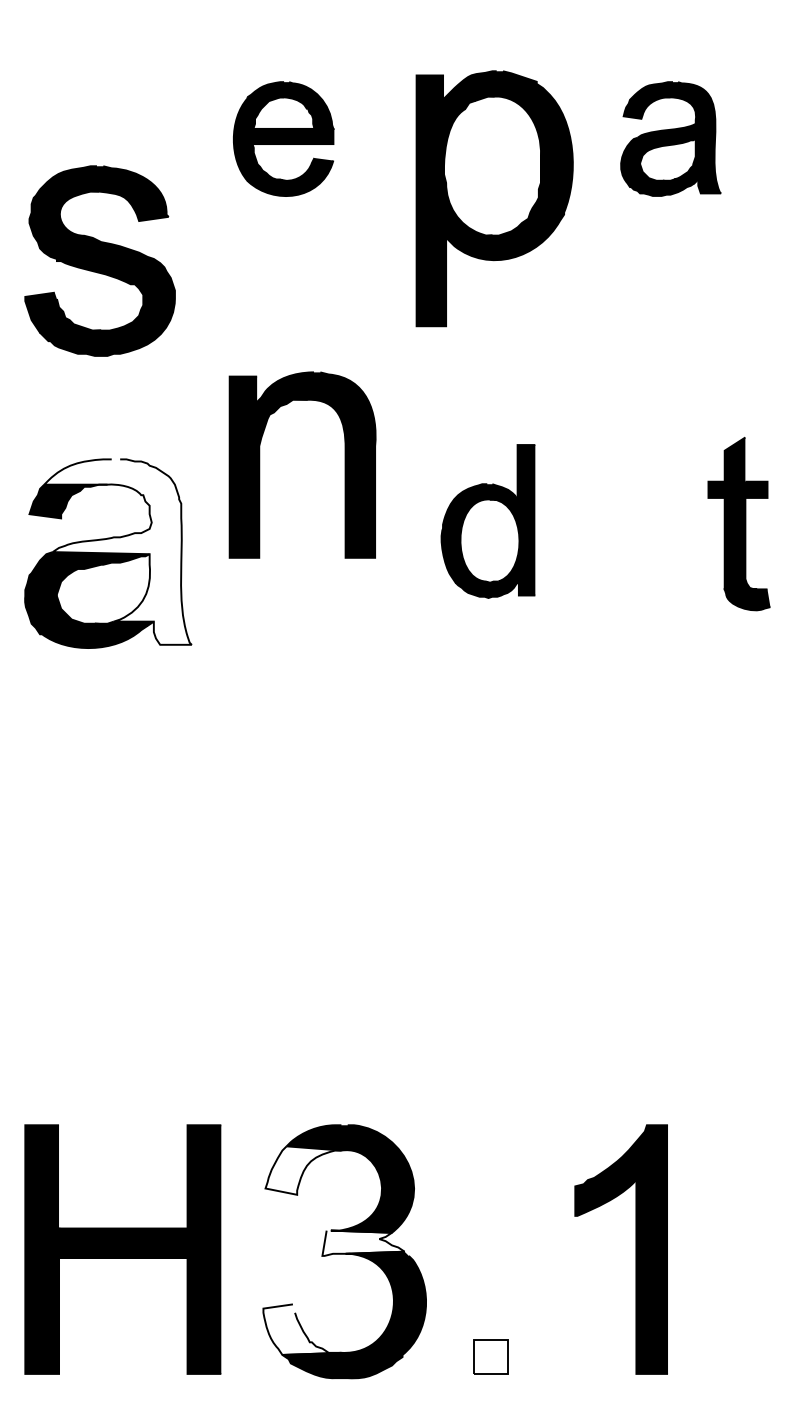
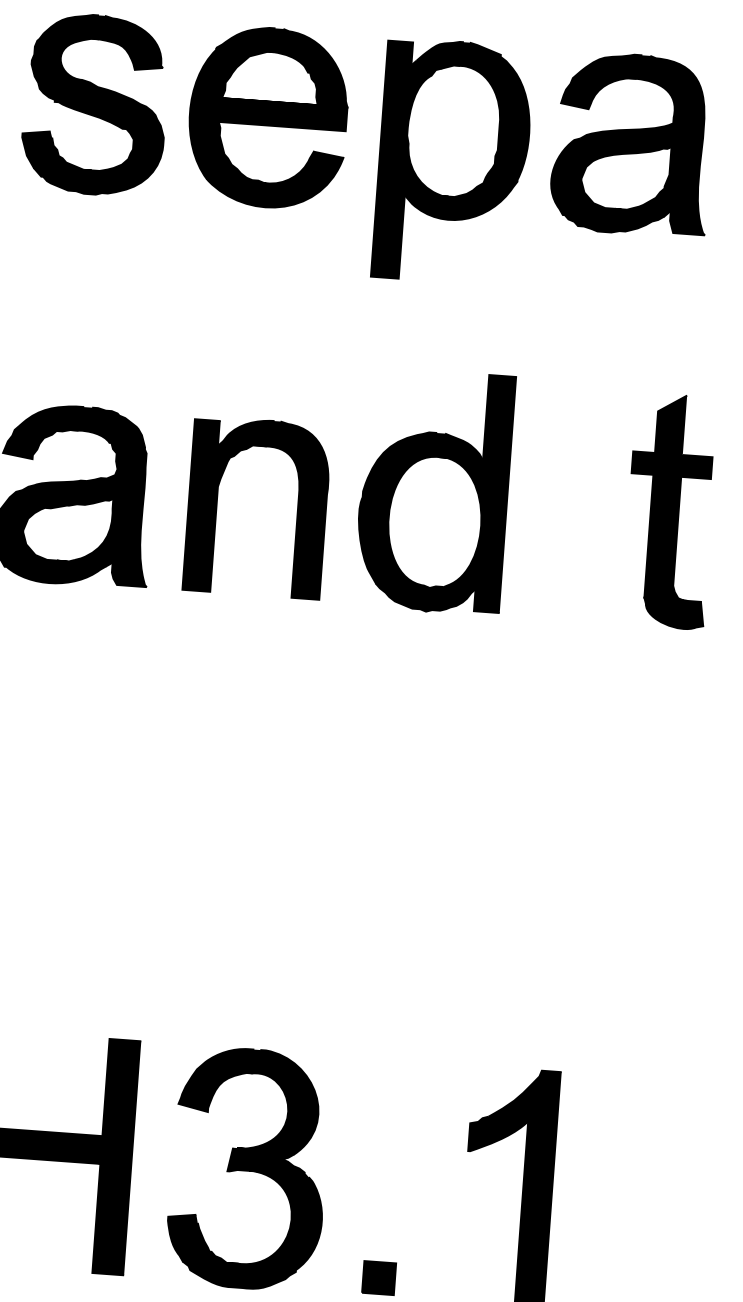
part: (283, 138) -> (268, 116), size x1.67
part: (670, 138) -> (632, 143), size x1.67
part: (494, 198) -> (453, 161), moved
part: (99, 260) -> (94, 104), moved
part: (260, 464) -> (217, 504), moved
part: (487, 521) -> (433, 491), size x1.67
part: (738, 523) -> (669, 510), size x1.43
fill: (117, 551) -> (83, 494), added
fill: (303, 1170) -> (215, 1089), added
fill: (363, 1242) -> (267, 1161), added
fill: (302, 1329) -> (203, 1239), added
fill: (490, 1356) -> (378, 1277), added

